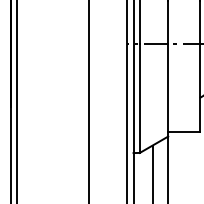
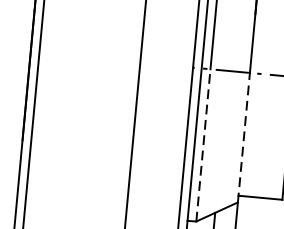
line: (168, 90) -> (244, 138), solid -> dashed
line: (139, 98) -> (202, 145), solid -> dashed

